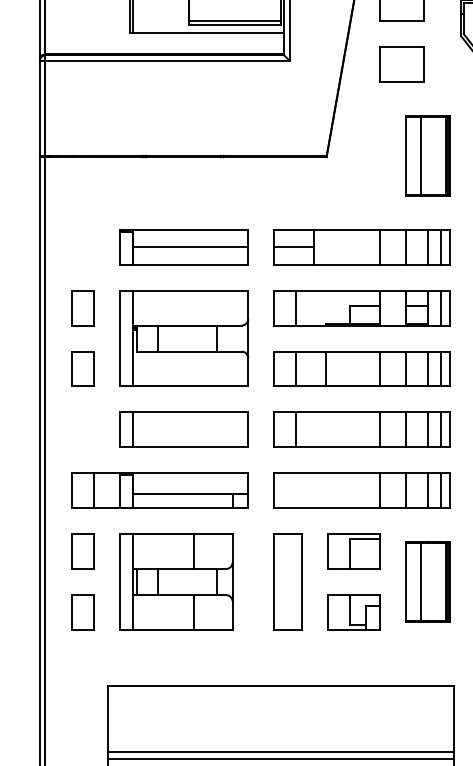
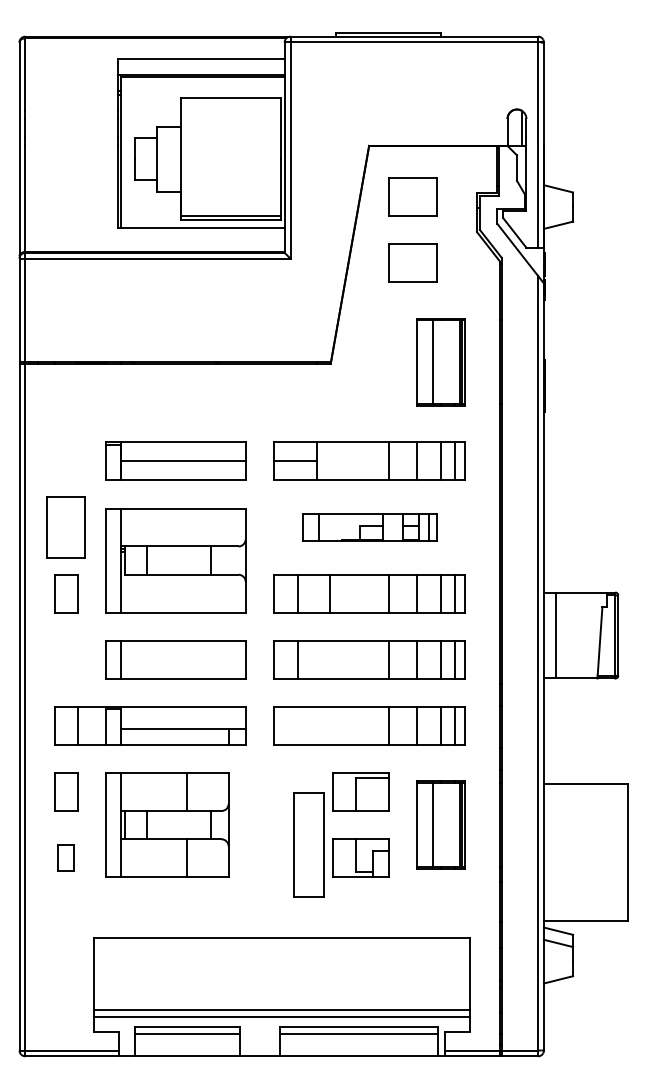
part: (83, 308) -> (66, 527), size x1.6
part: (362, 308) -> (369, 527), size x0.7
part: (287, 581) -> (308, 844), moved
part: (83, 611) -> (66, 857), size x0.7

